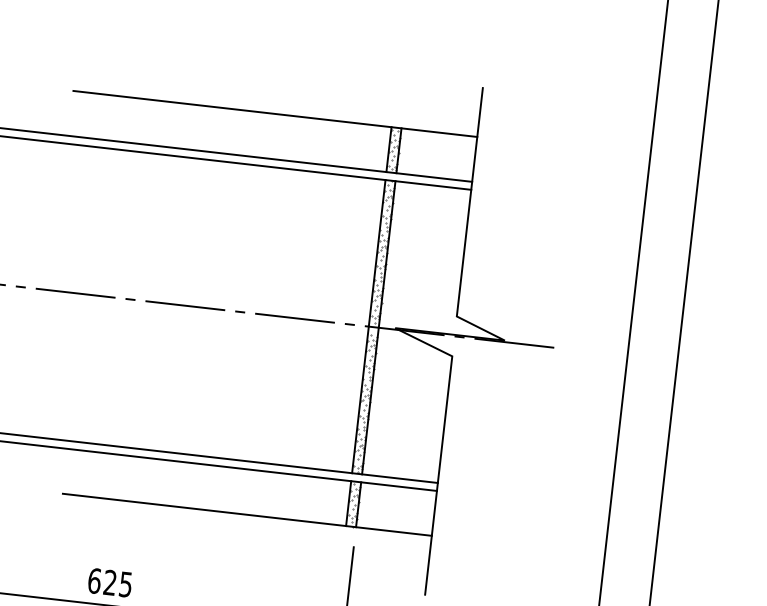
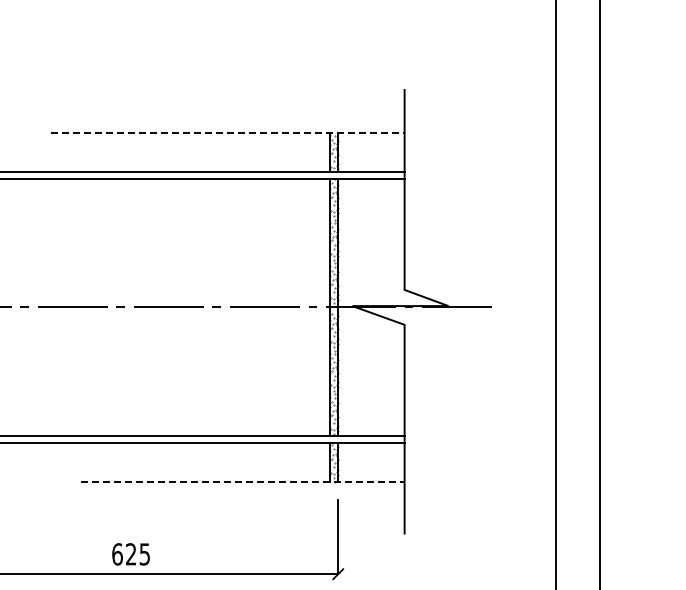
line: (275, 113) -> (227, 132), solid -> dashed
line: (247, 515) -> (243, 482), solid -> dashed

